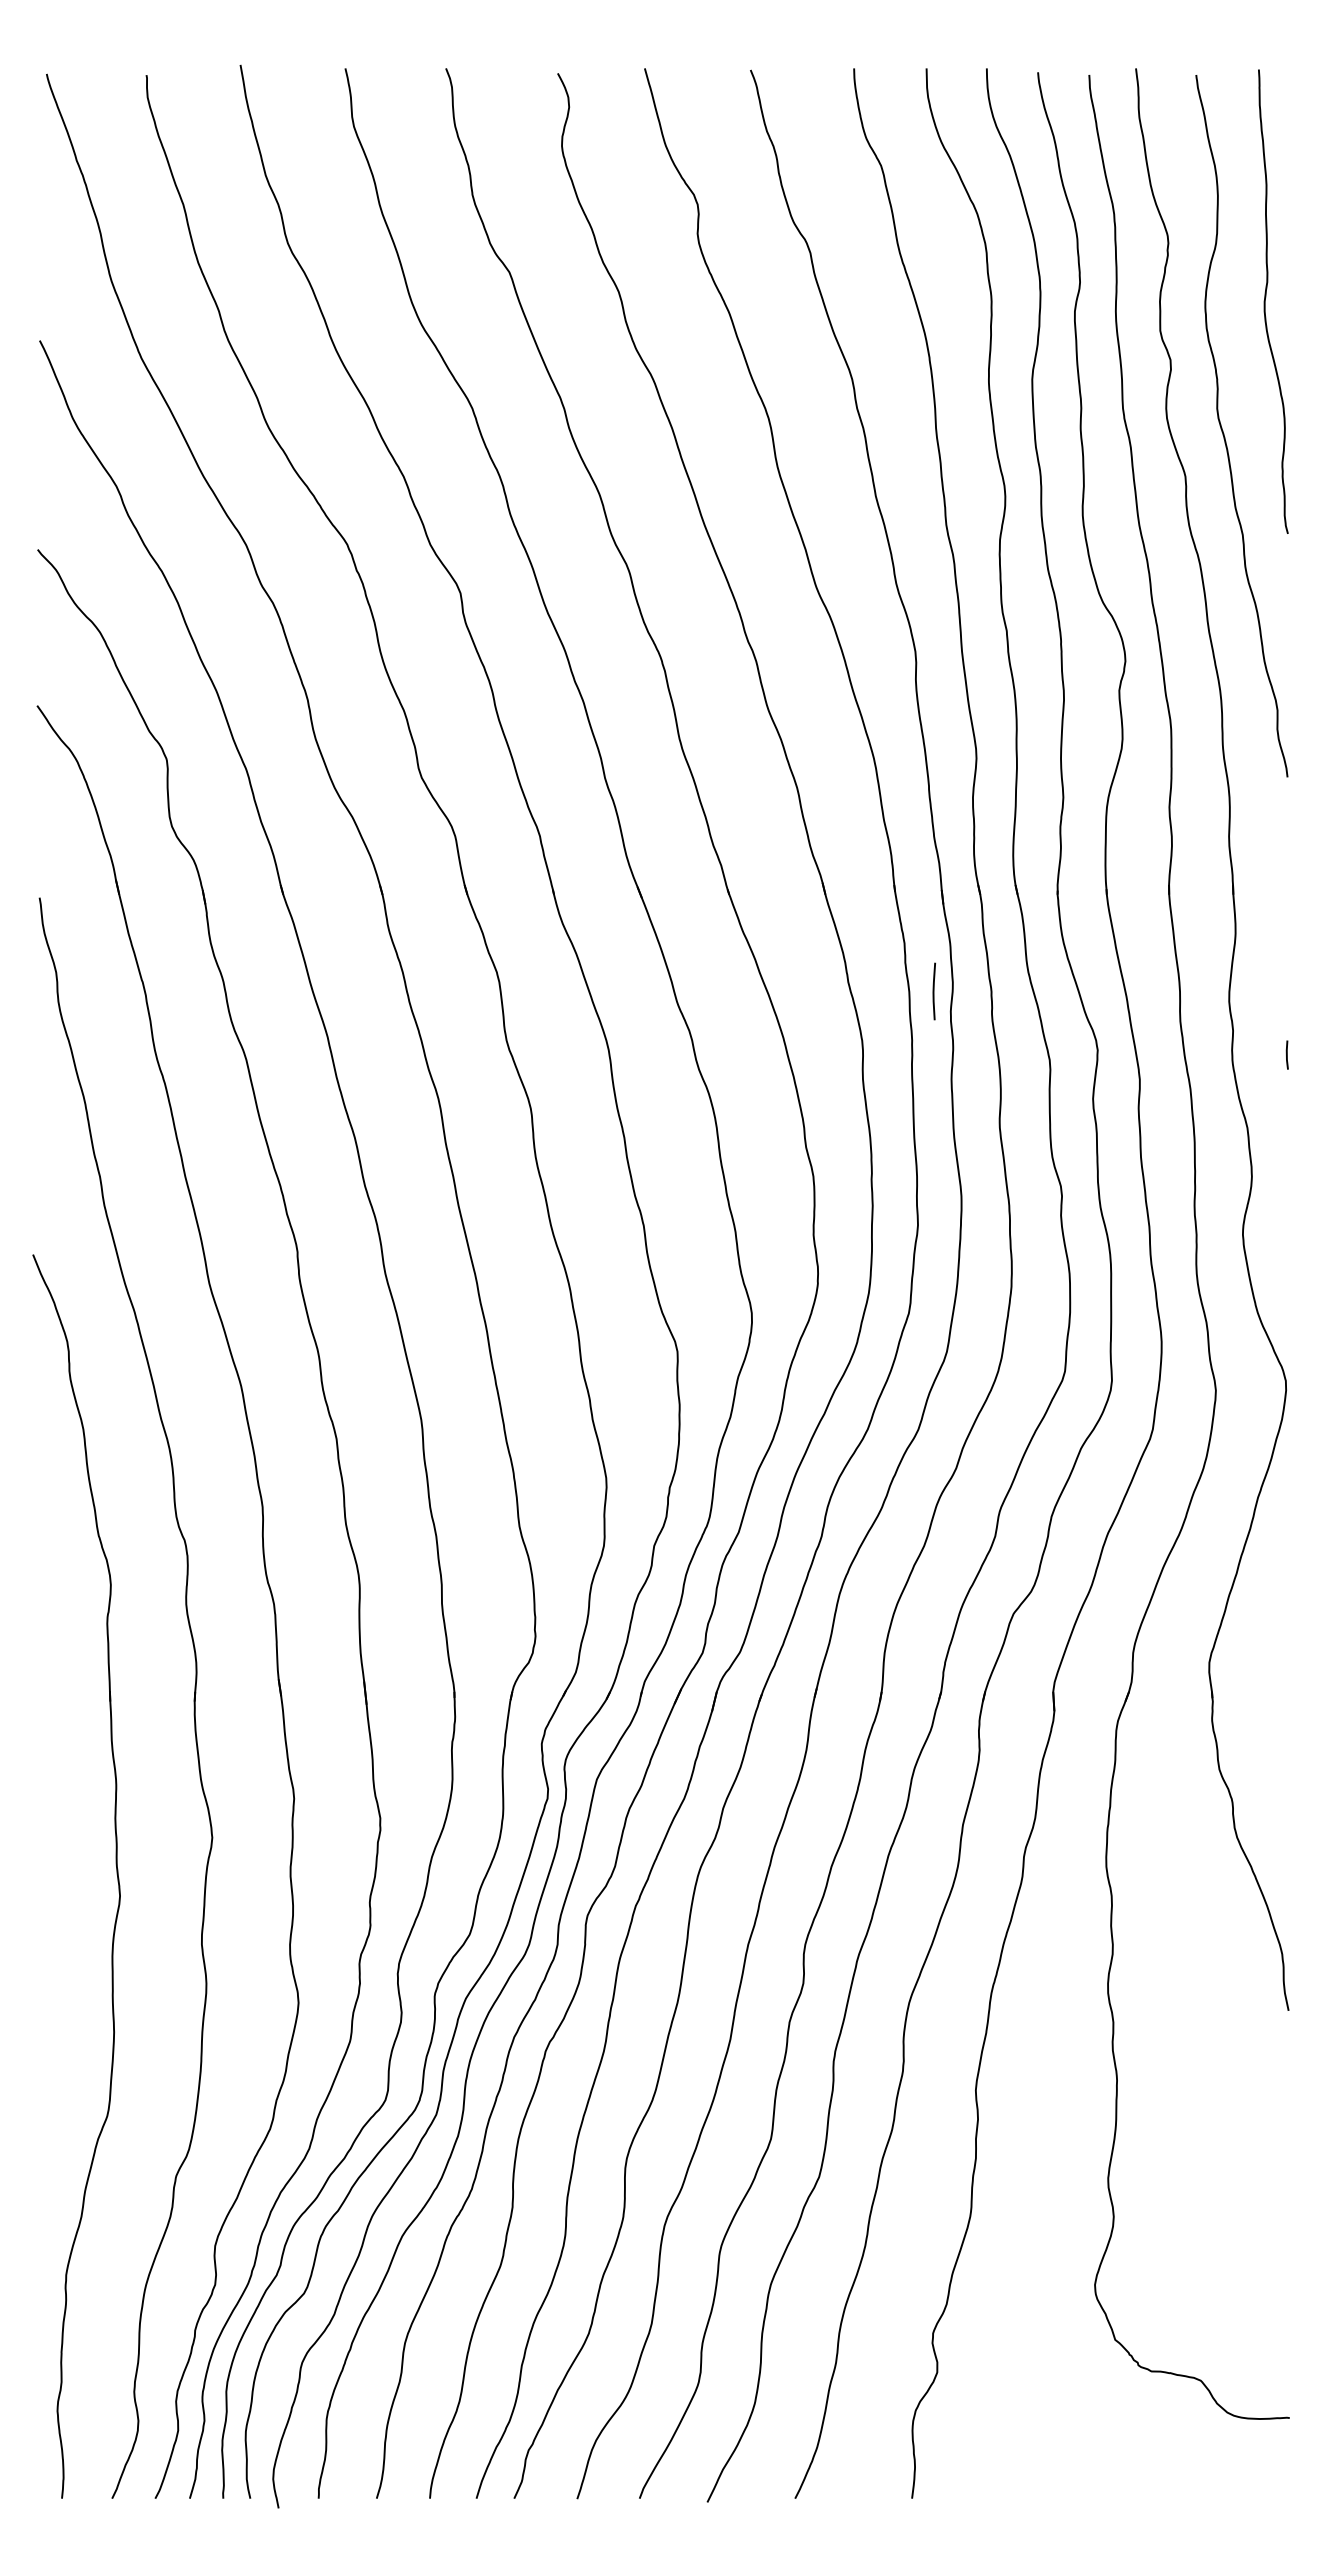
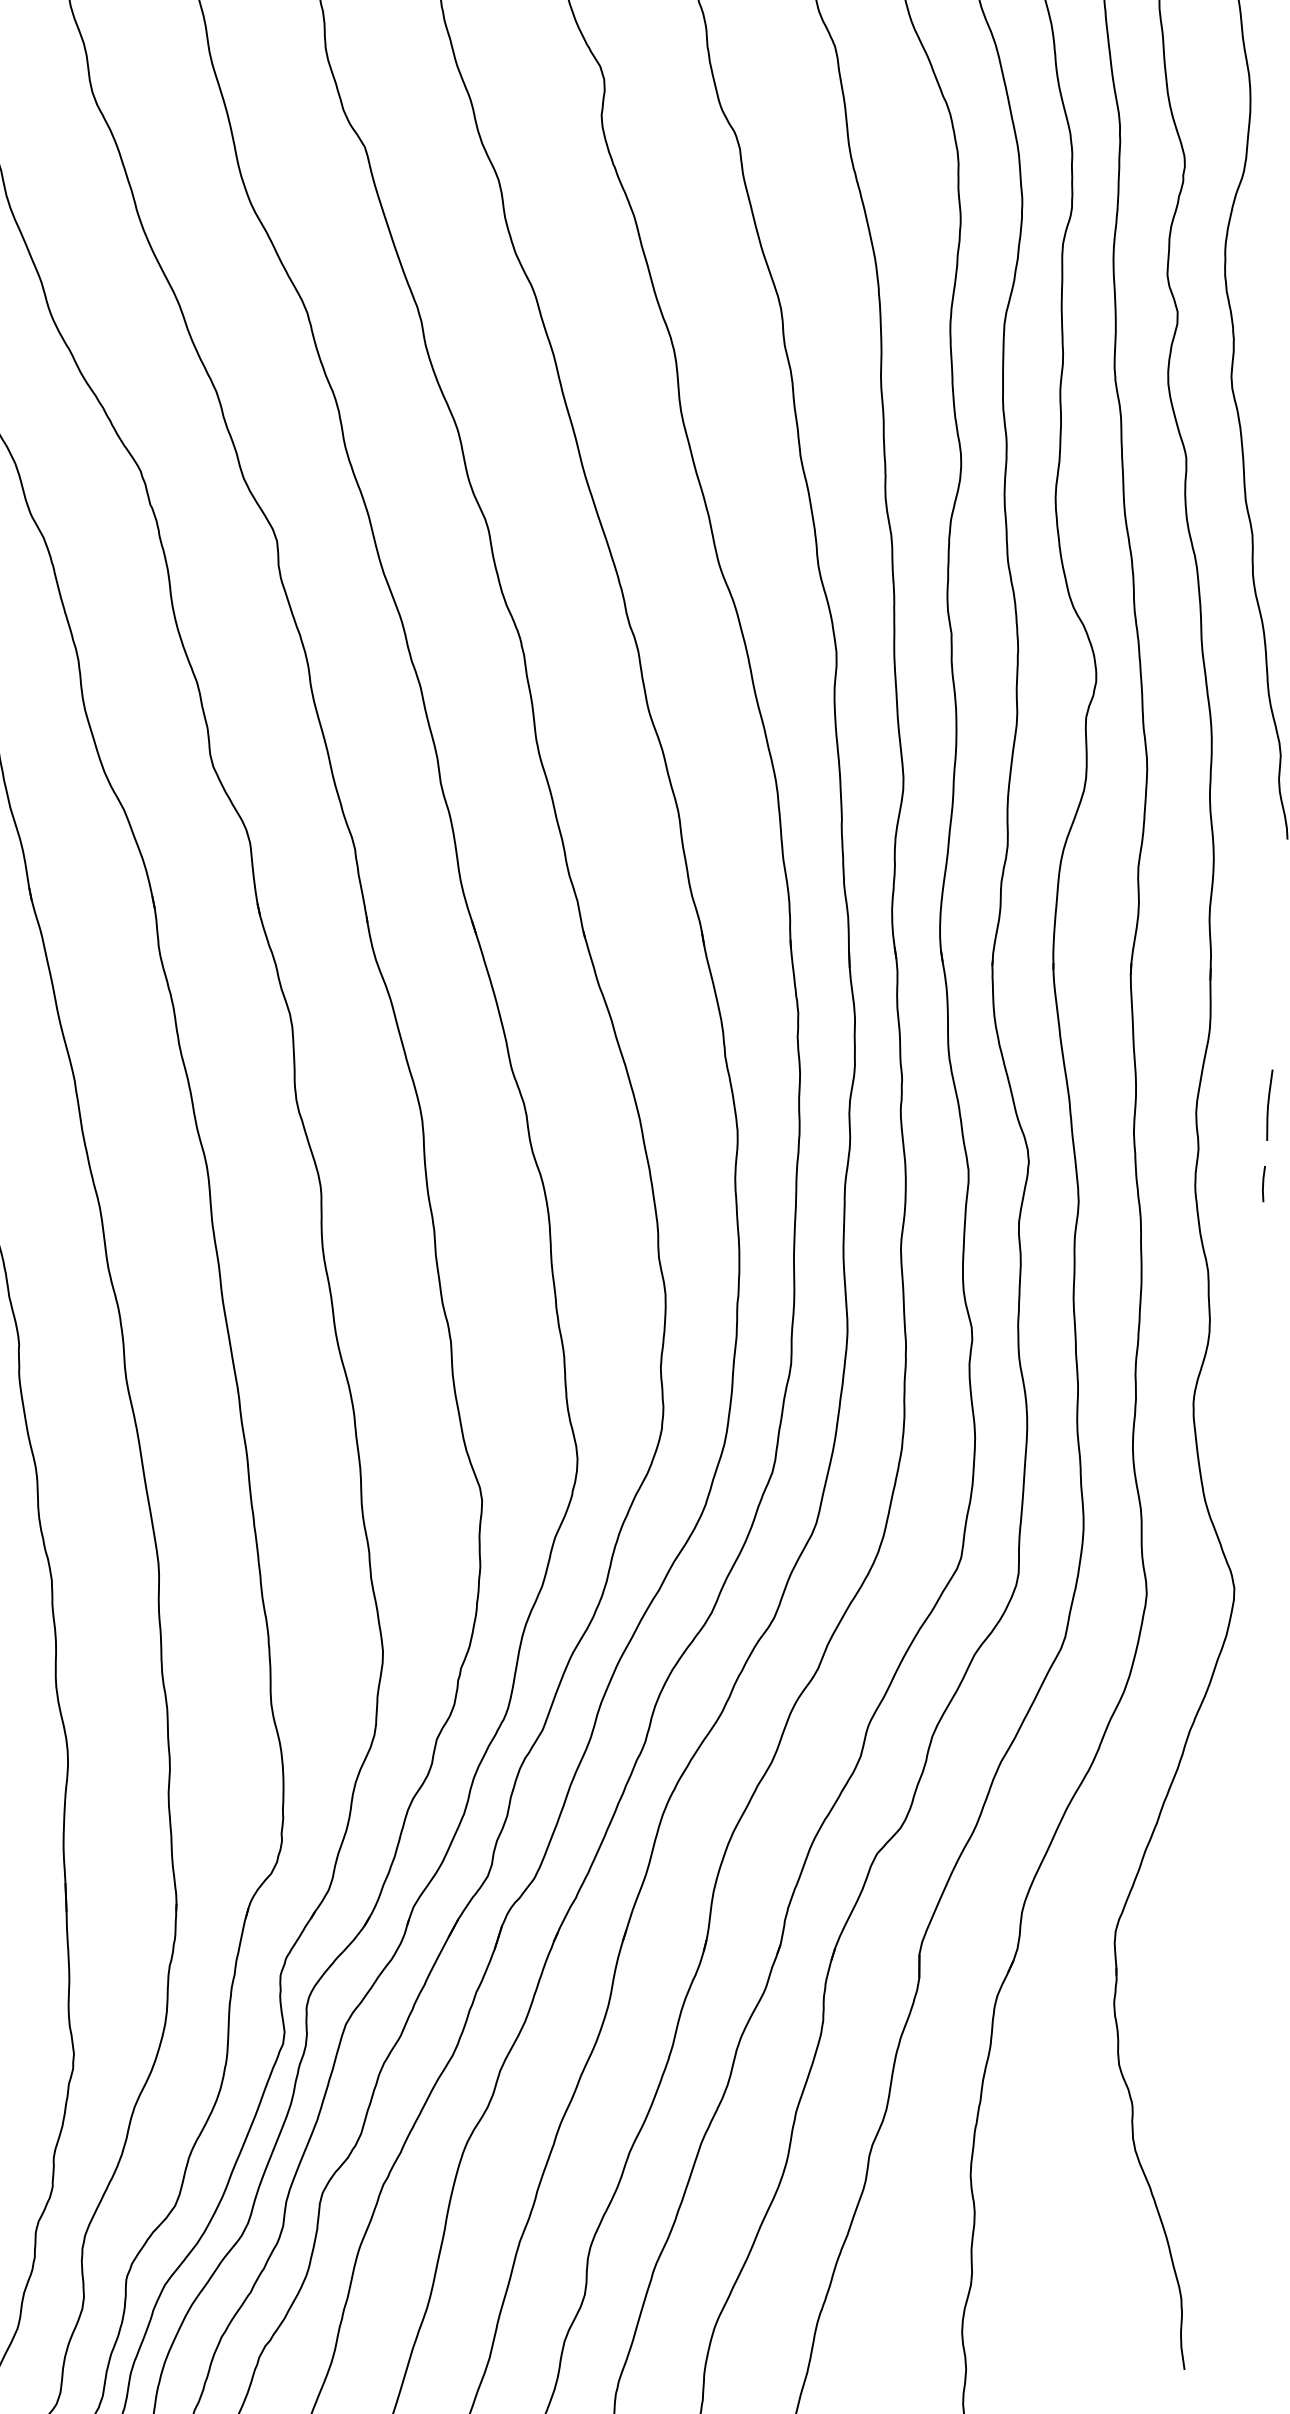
line: (933, 991) -> (1268, 1105), moved

